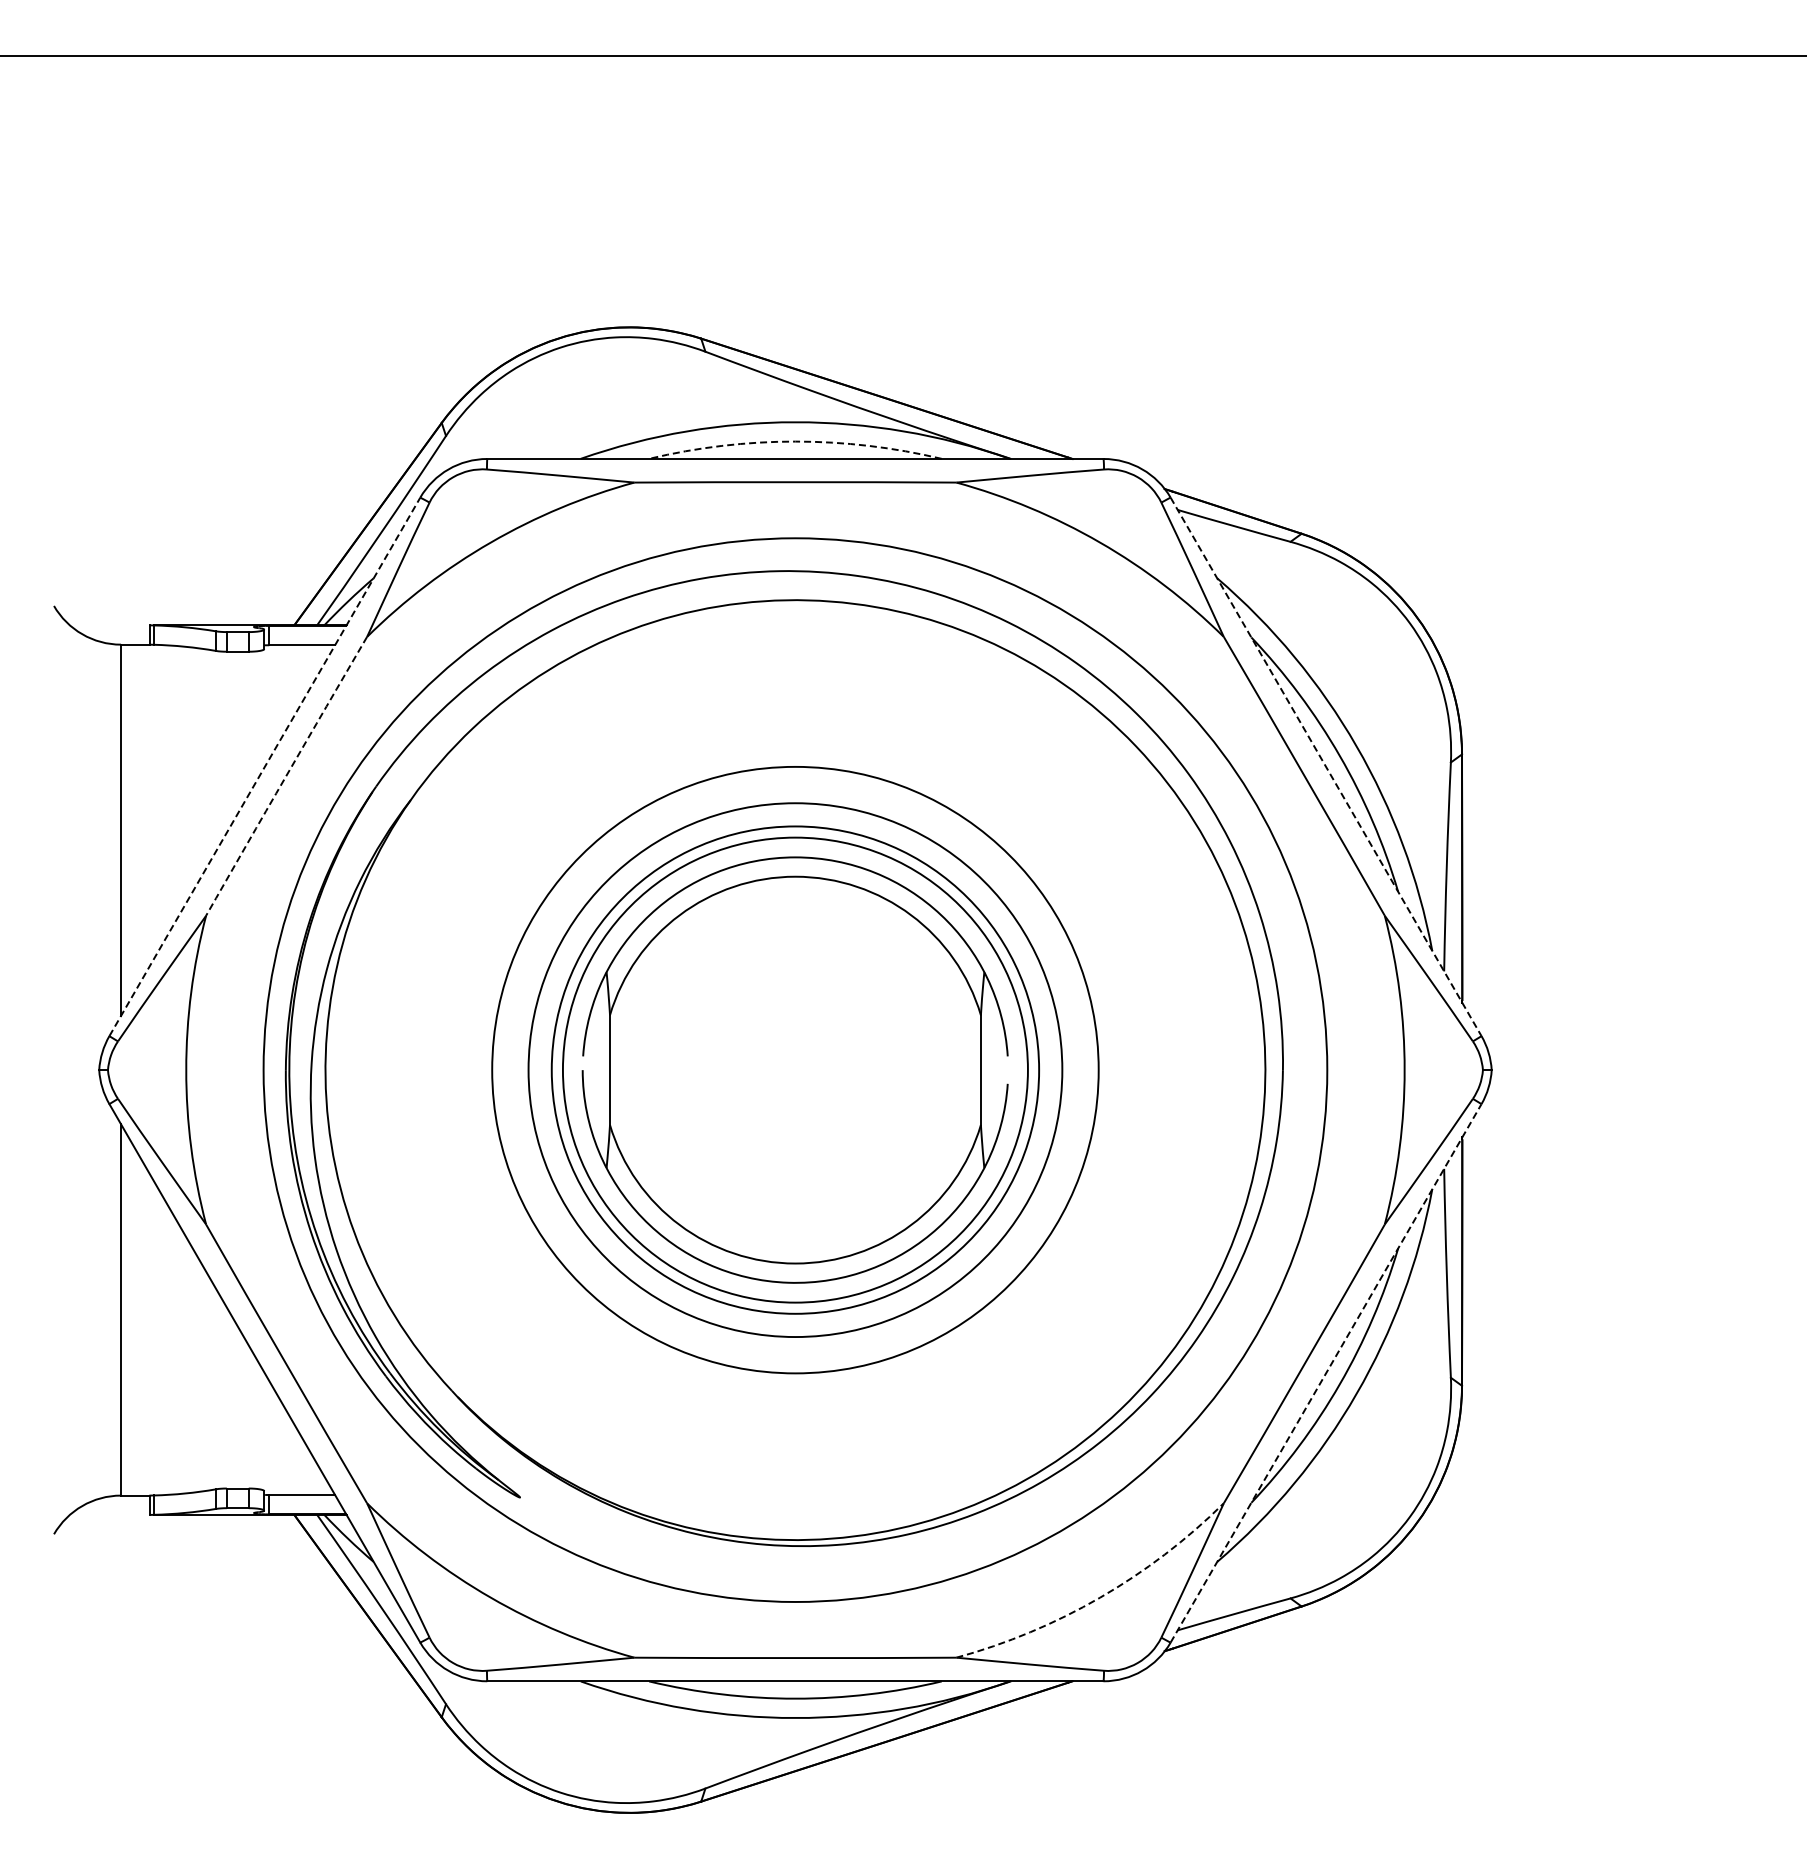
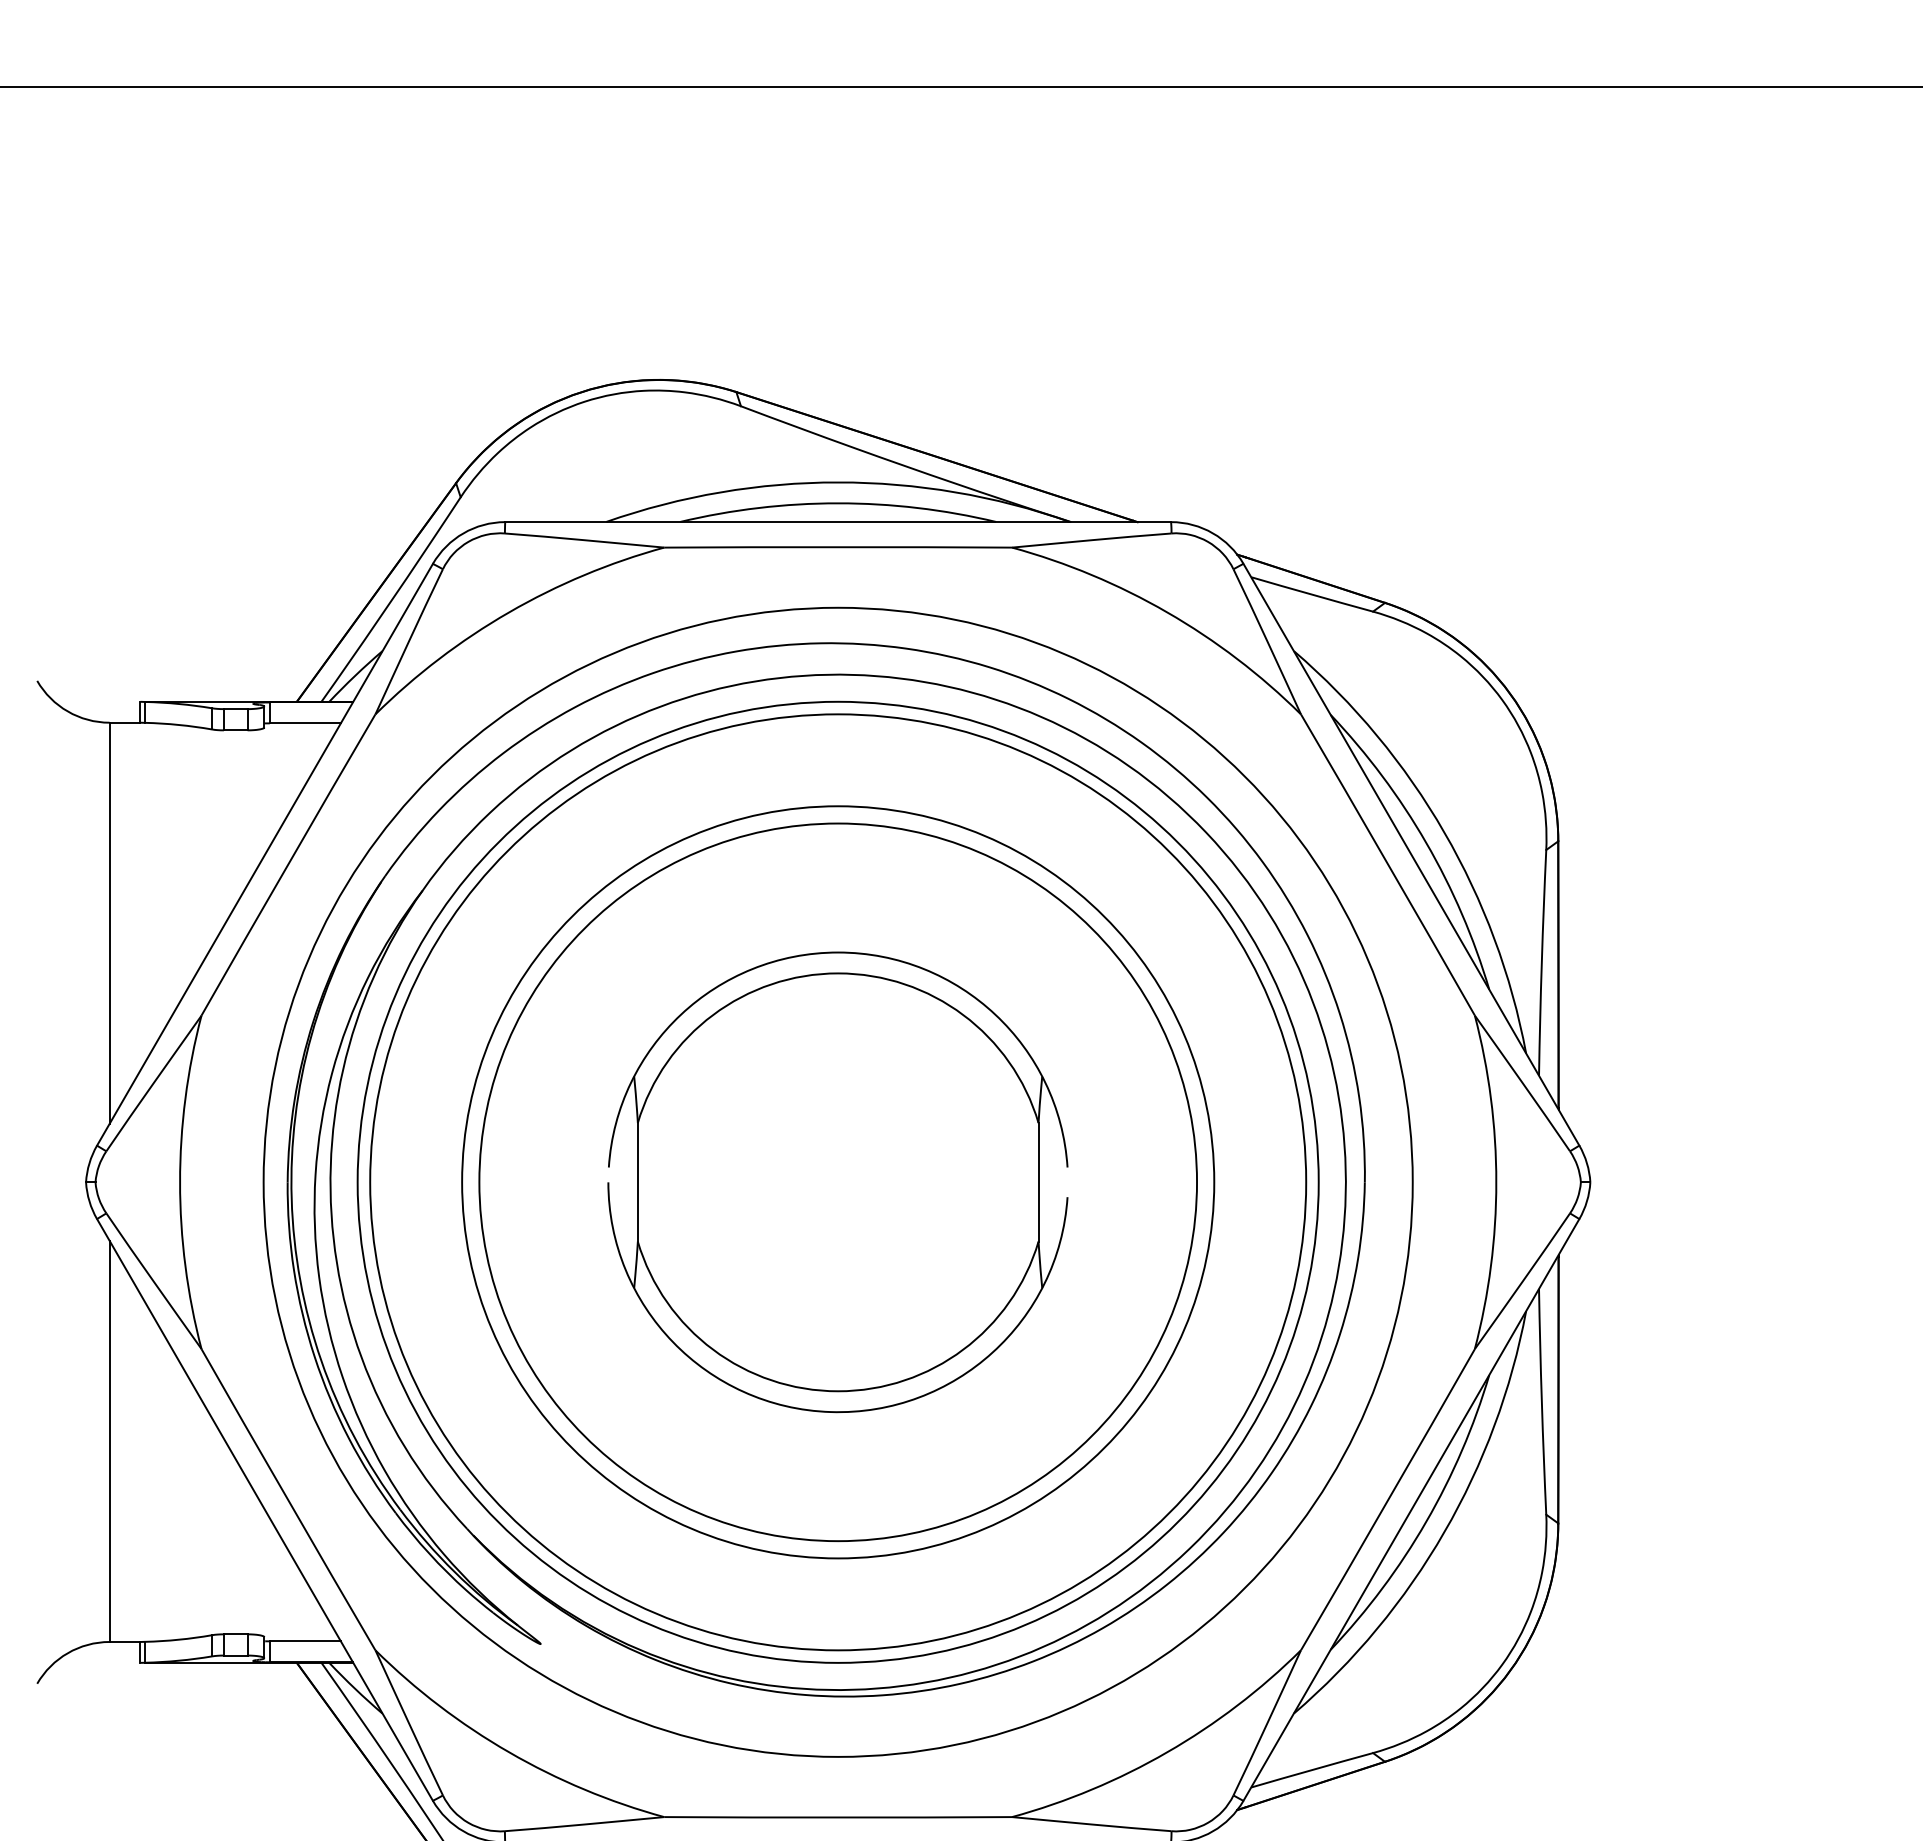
arc: (795, 441) -> (838, 503), dashed -> solid
line: (264, 766) -> (264, 854), dashed -> solid
line: (1326, 766) -> (1411, 854), dashed -> solid
arc: (286, 776) -> (288, 865), dashed -> solid
circle: (795, 1069) -> (838, 1181), size x1.43
circle: (795, 1069) -> (838, 1181), size x1.43
circle: (795, 1069) -> (838, 1181), size x1.67
circle: (795, 1070) -> (838, 1182), size x1.43
line: (1326, 1373) -> (1411, 1510), dashed -> solid
arc: (1100, 1597) -> (1167, 1752), dashed -> solid

